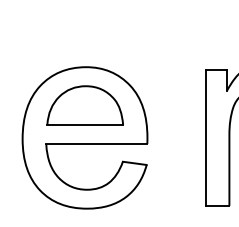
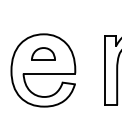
part: (85, 104) -> (43, 53), size x0.6

